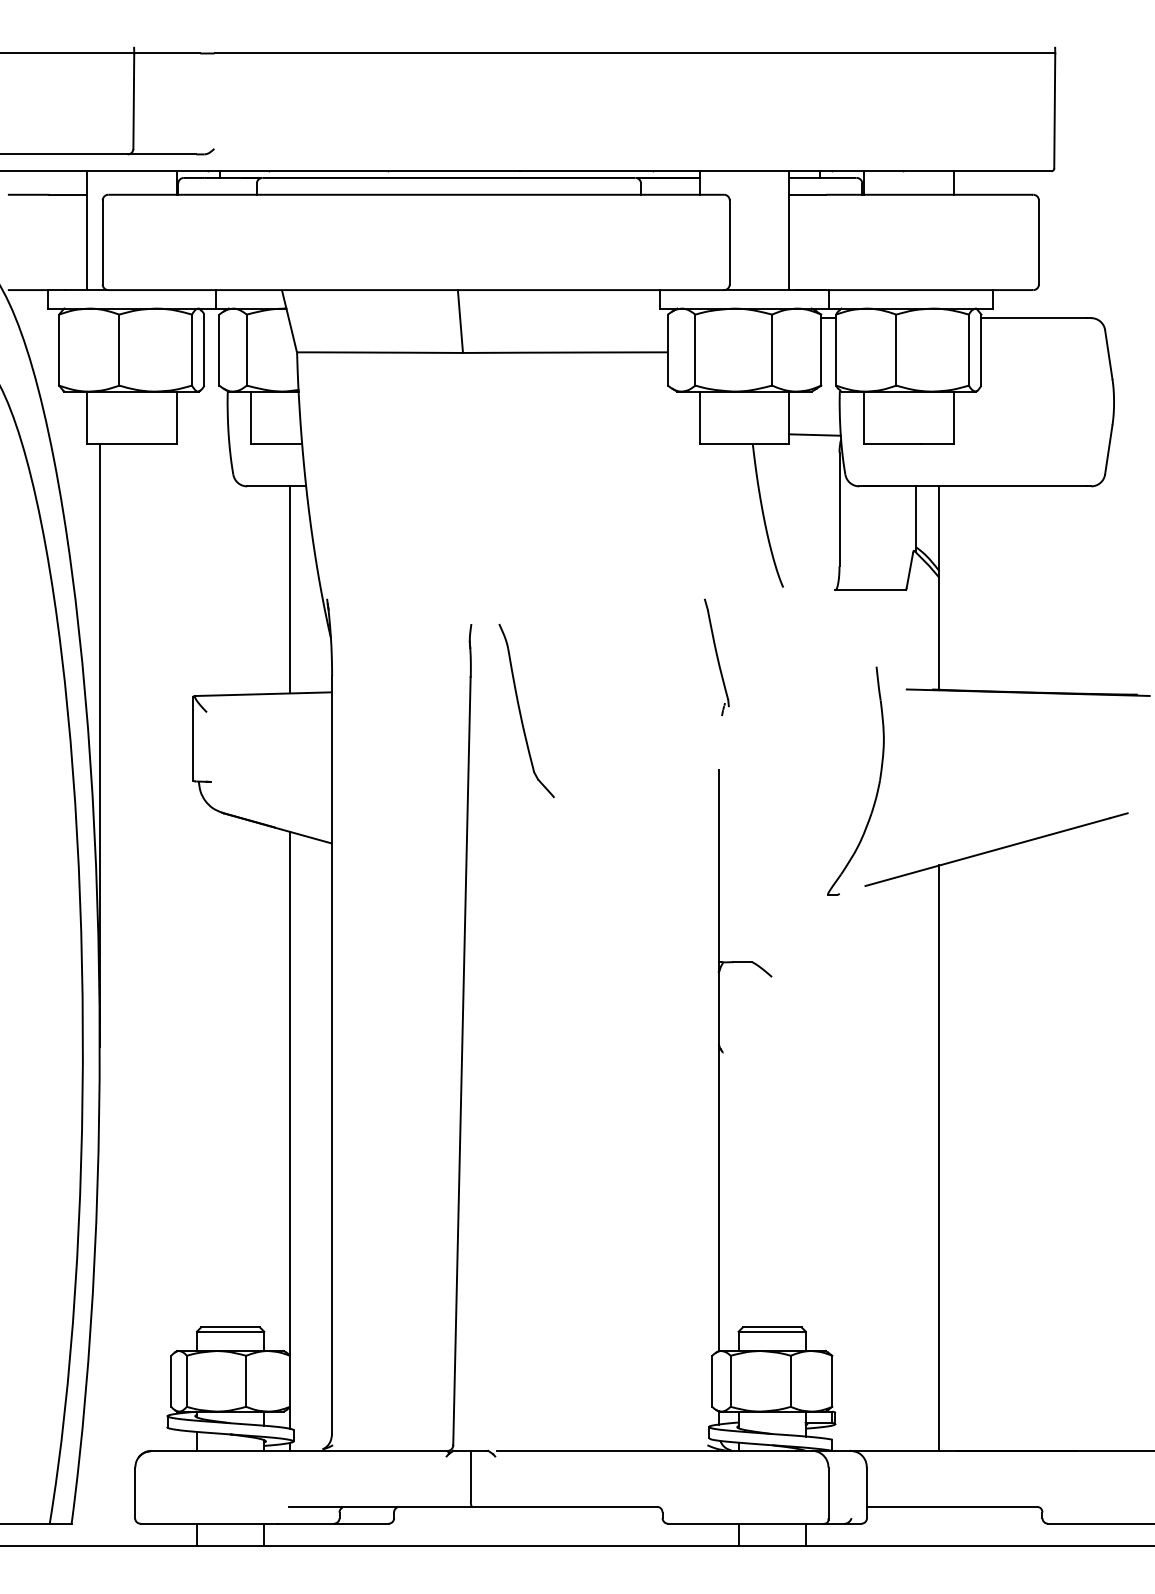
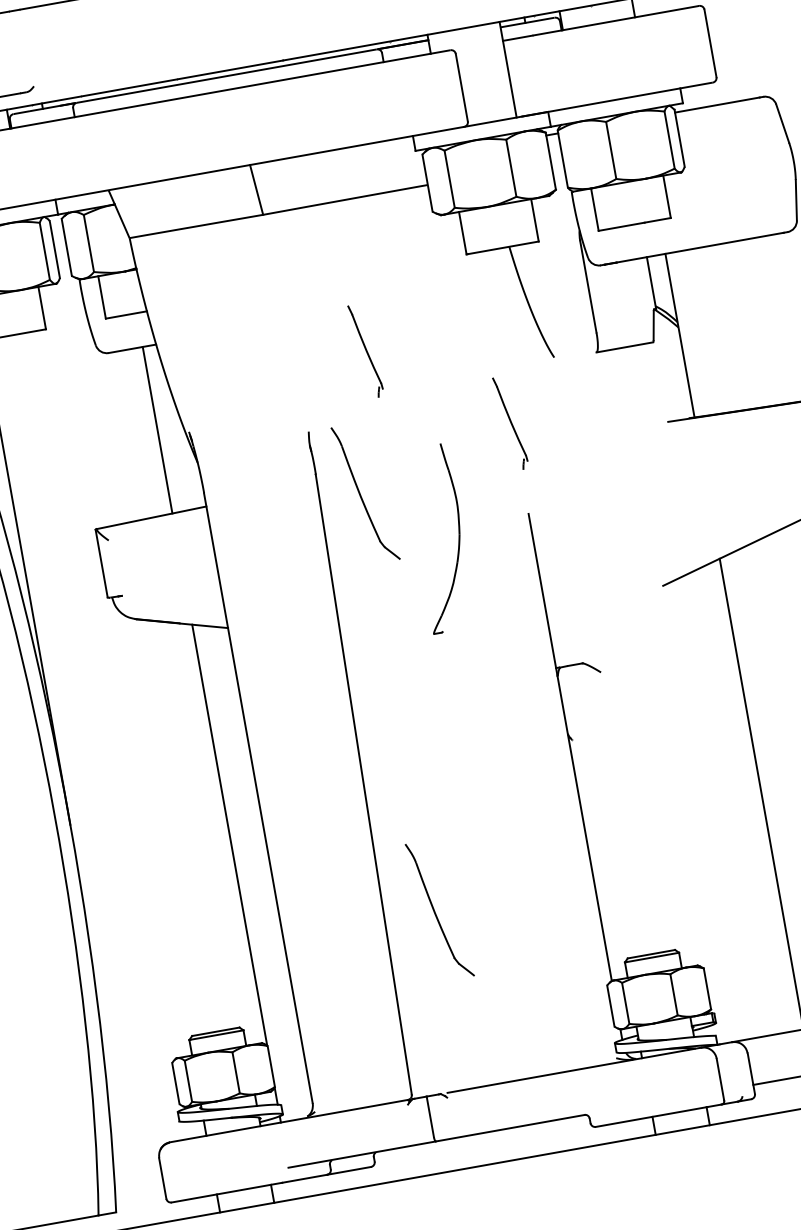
line: (814, 434) -> (557, 230), removed
part: (557, 539) -> (365, 351), added
part: (878, 782) -> (458, 536), moved
part: (526, 1229) -> (439, 910), added

